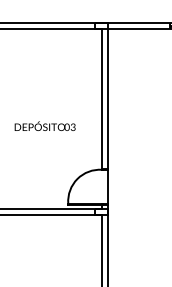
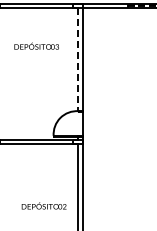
line: (102, 99) -> (78, 59), solid -> dashed
text: (44, 125) -> (36, 45), moved

